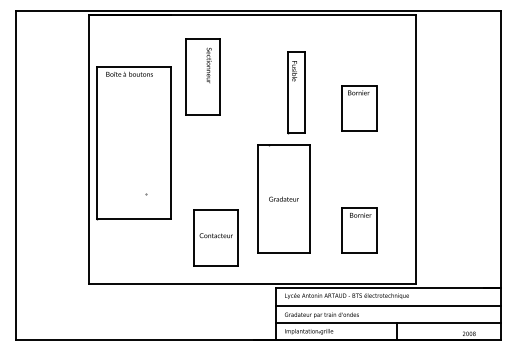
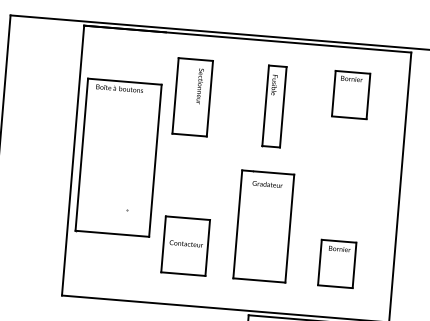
part: (296, 92) -> (274, 106), moved
part: (359, 108) -> (351, 94), moved
text: (283, 198) -> (267, 183), moved
part: (215, 237) -> (185, 245), moved

